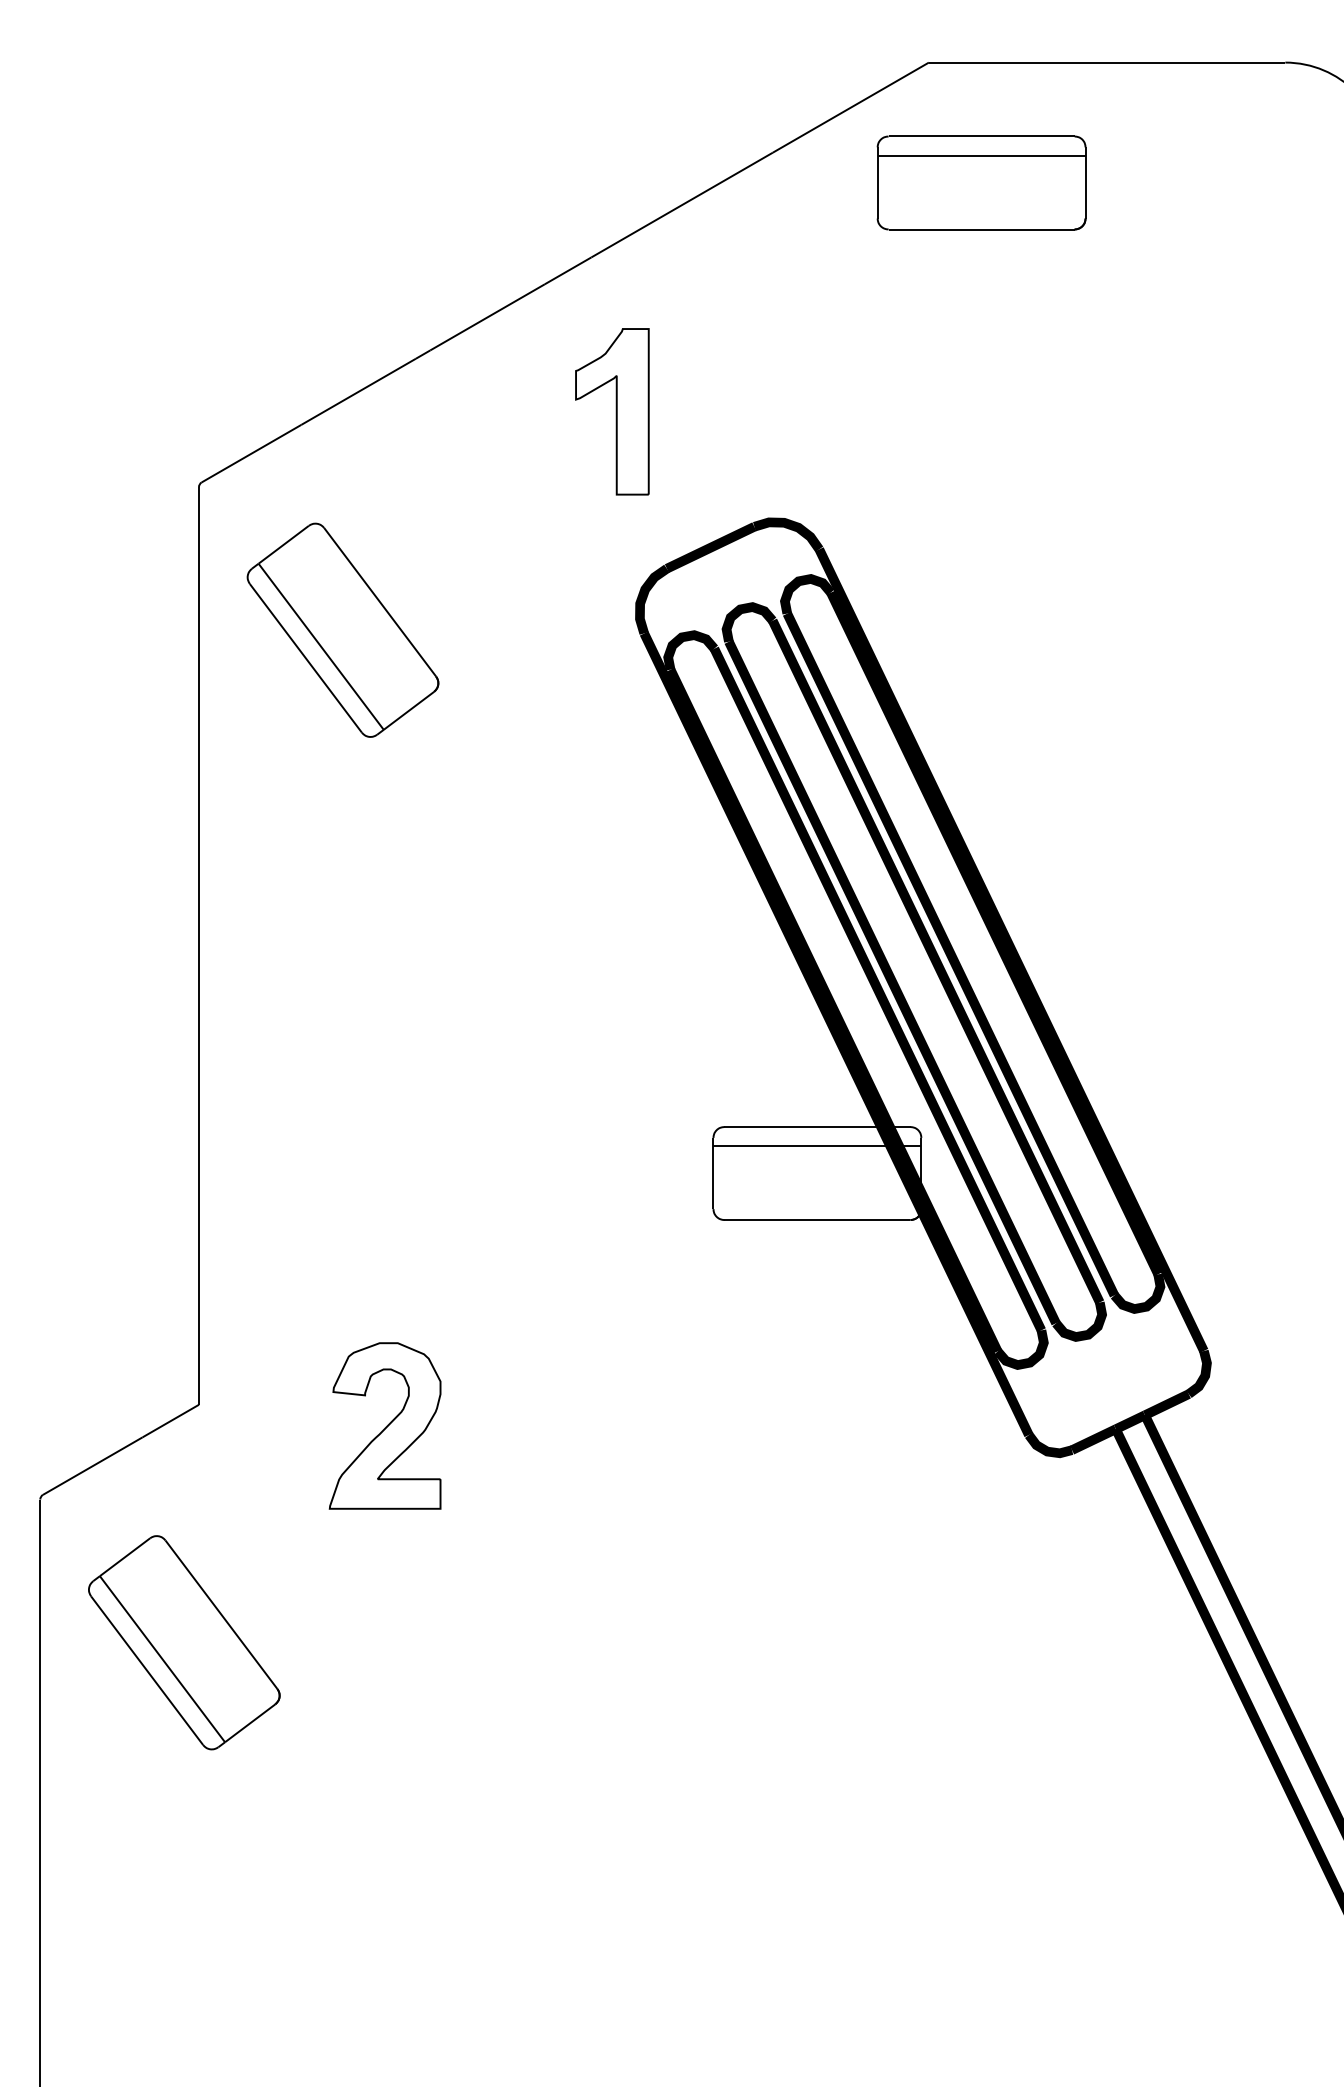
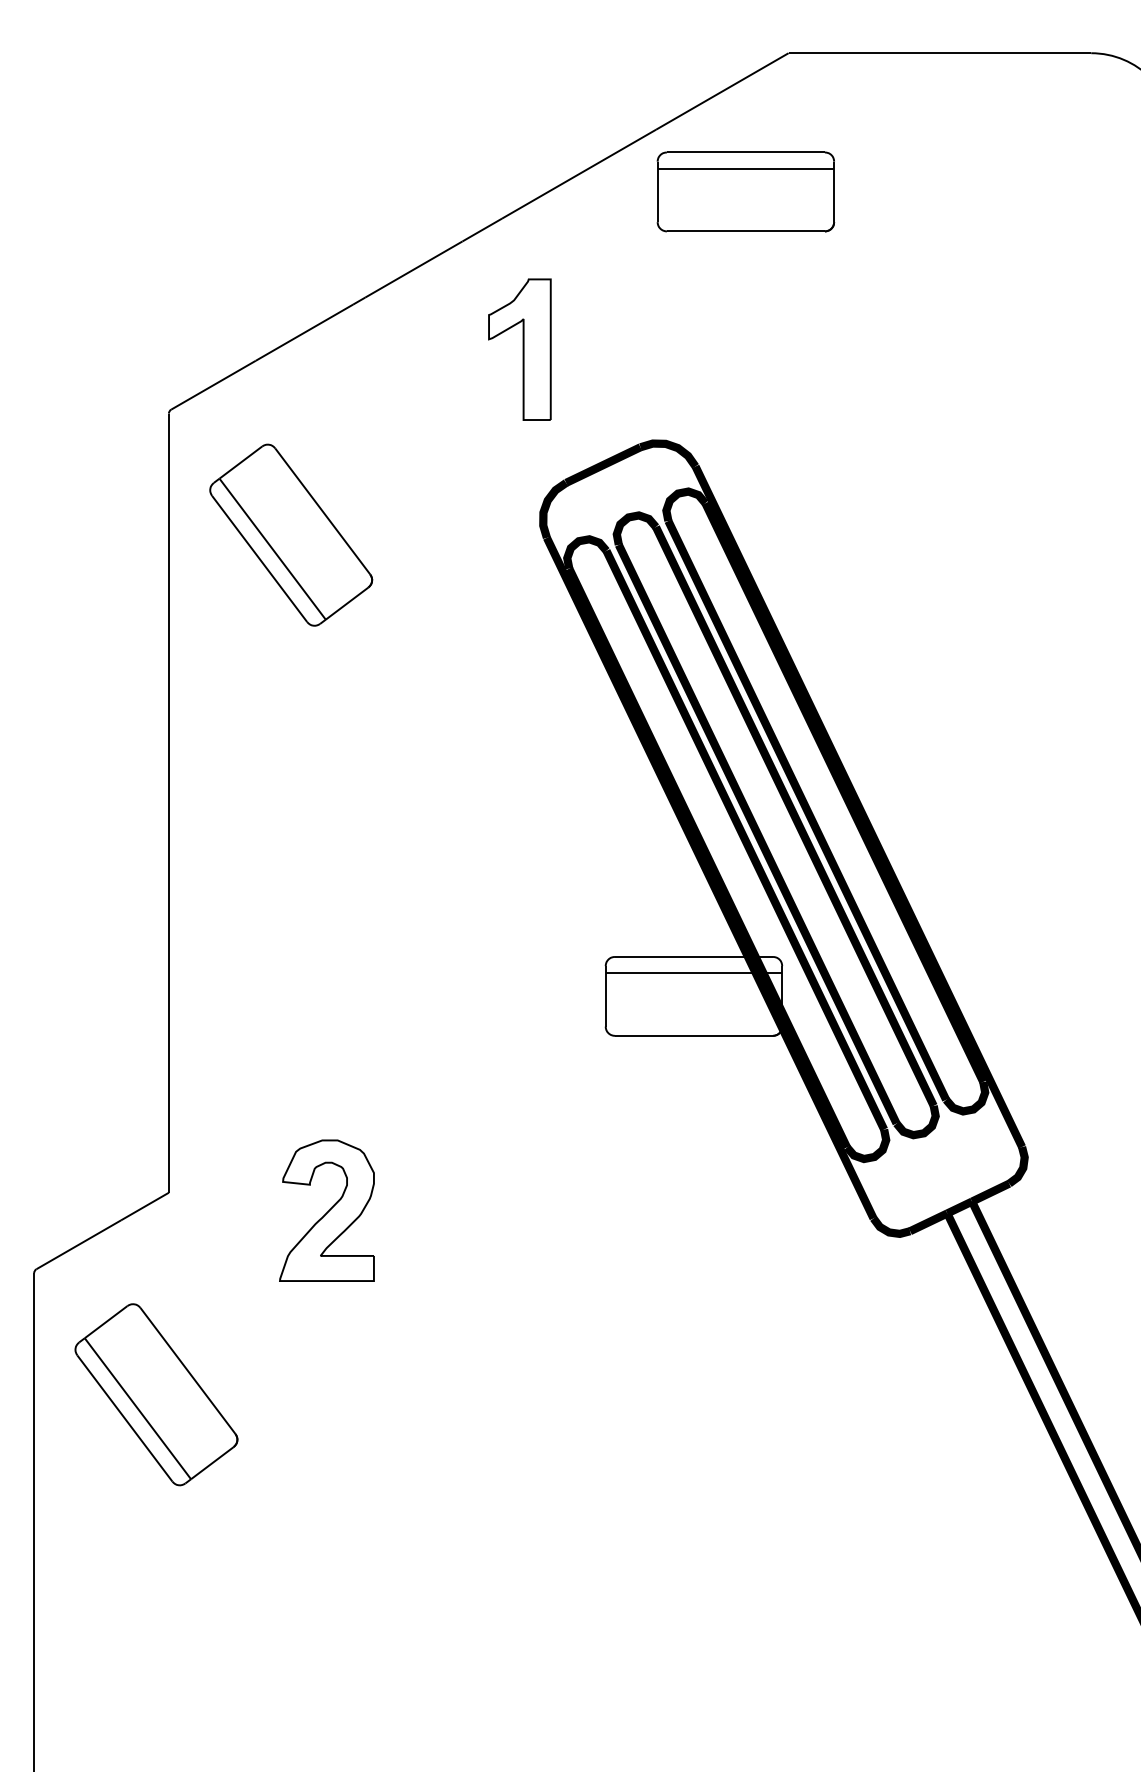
part: (981, 182) -> (745, 191), moved

